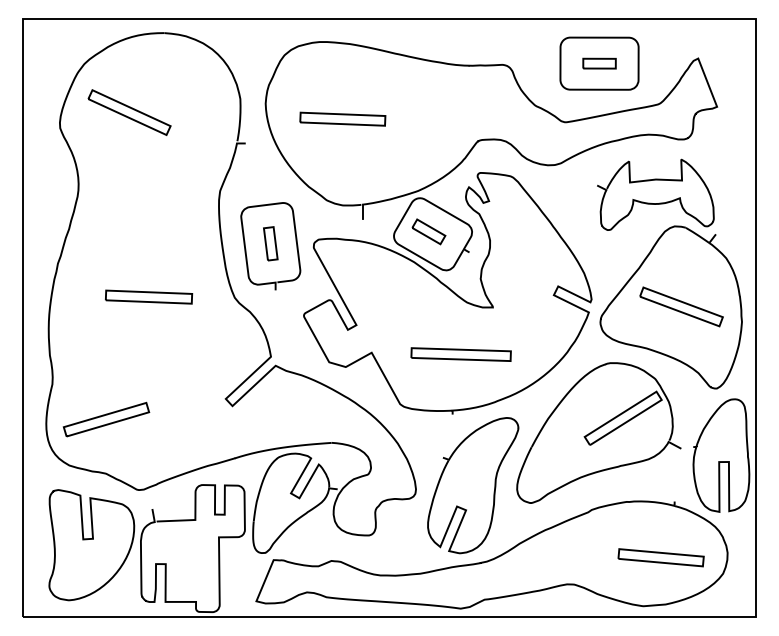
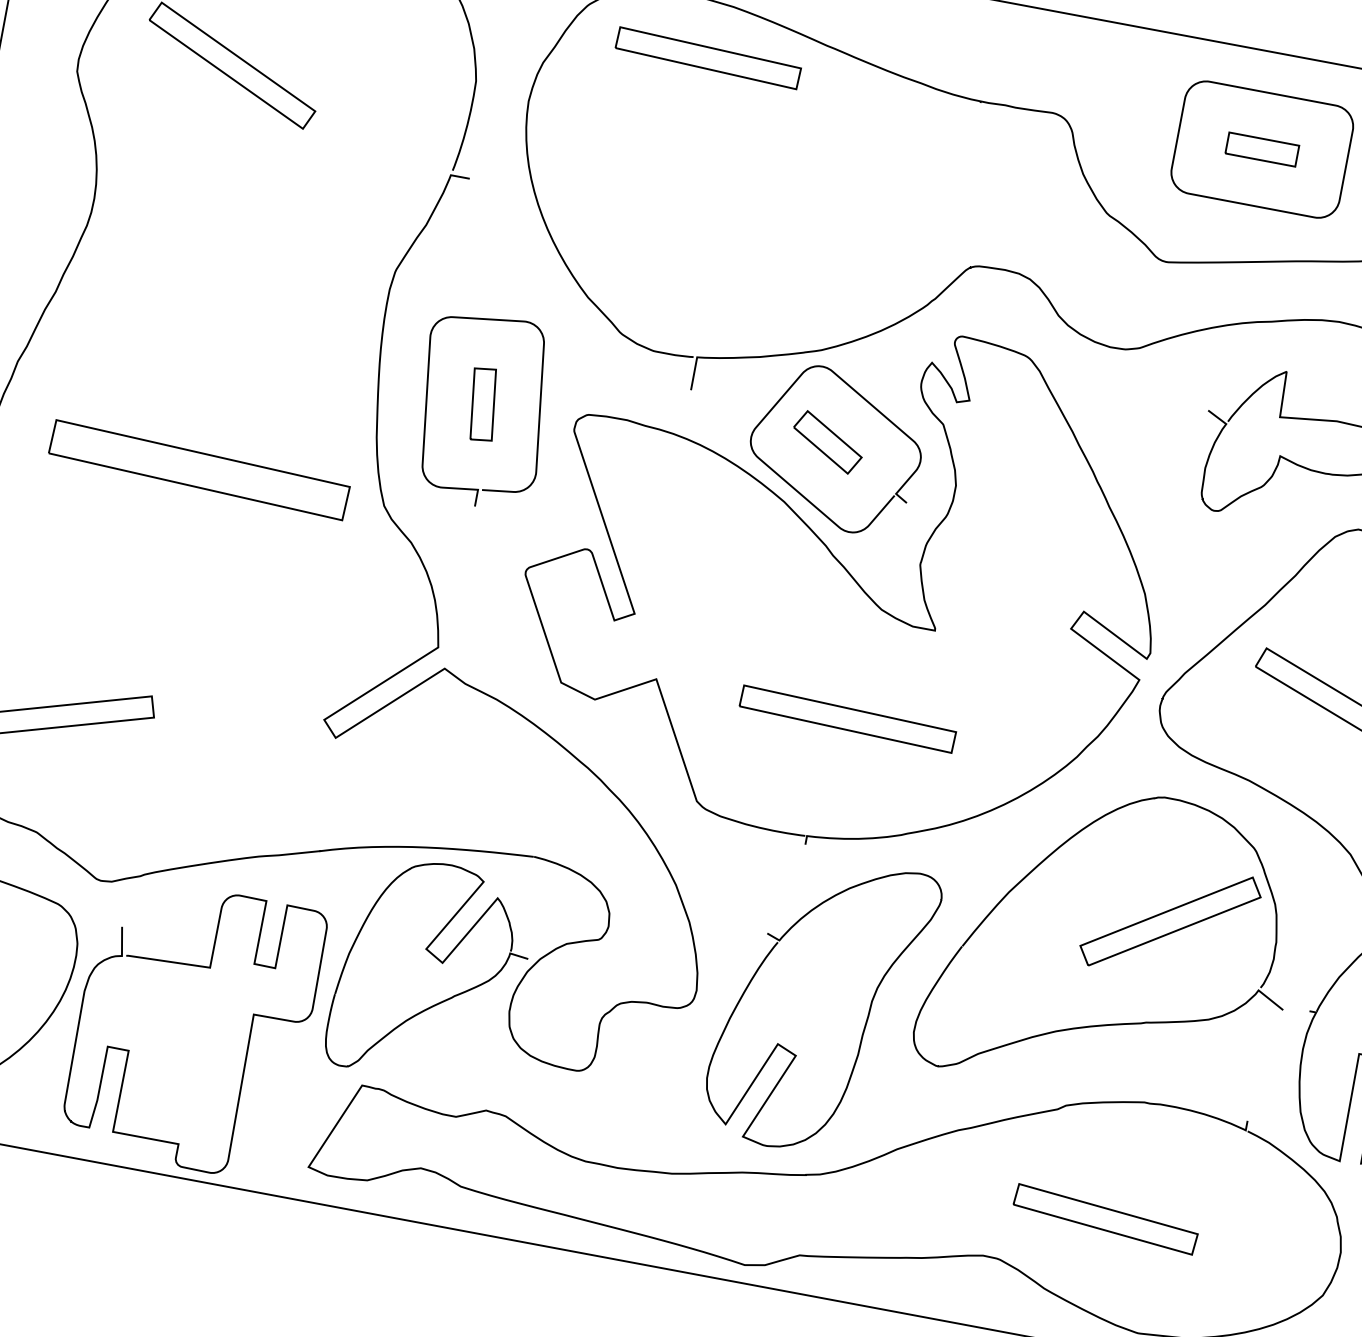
part: (342, 118) -> (707, 56), moved
part: (149, 296) -> (201, 468), size x1.6
part: (660, 557) -> (1104, 1218), moved

